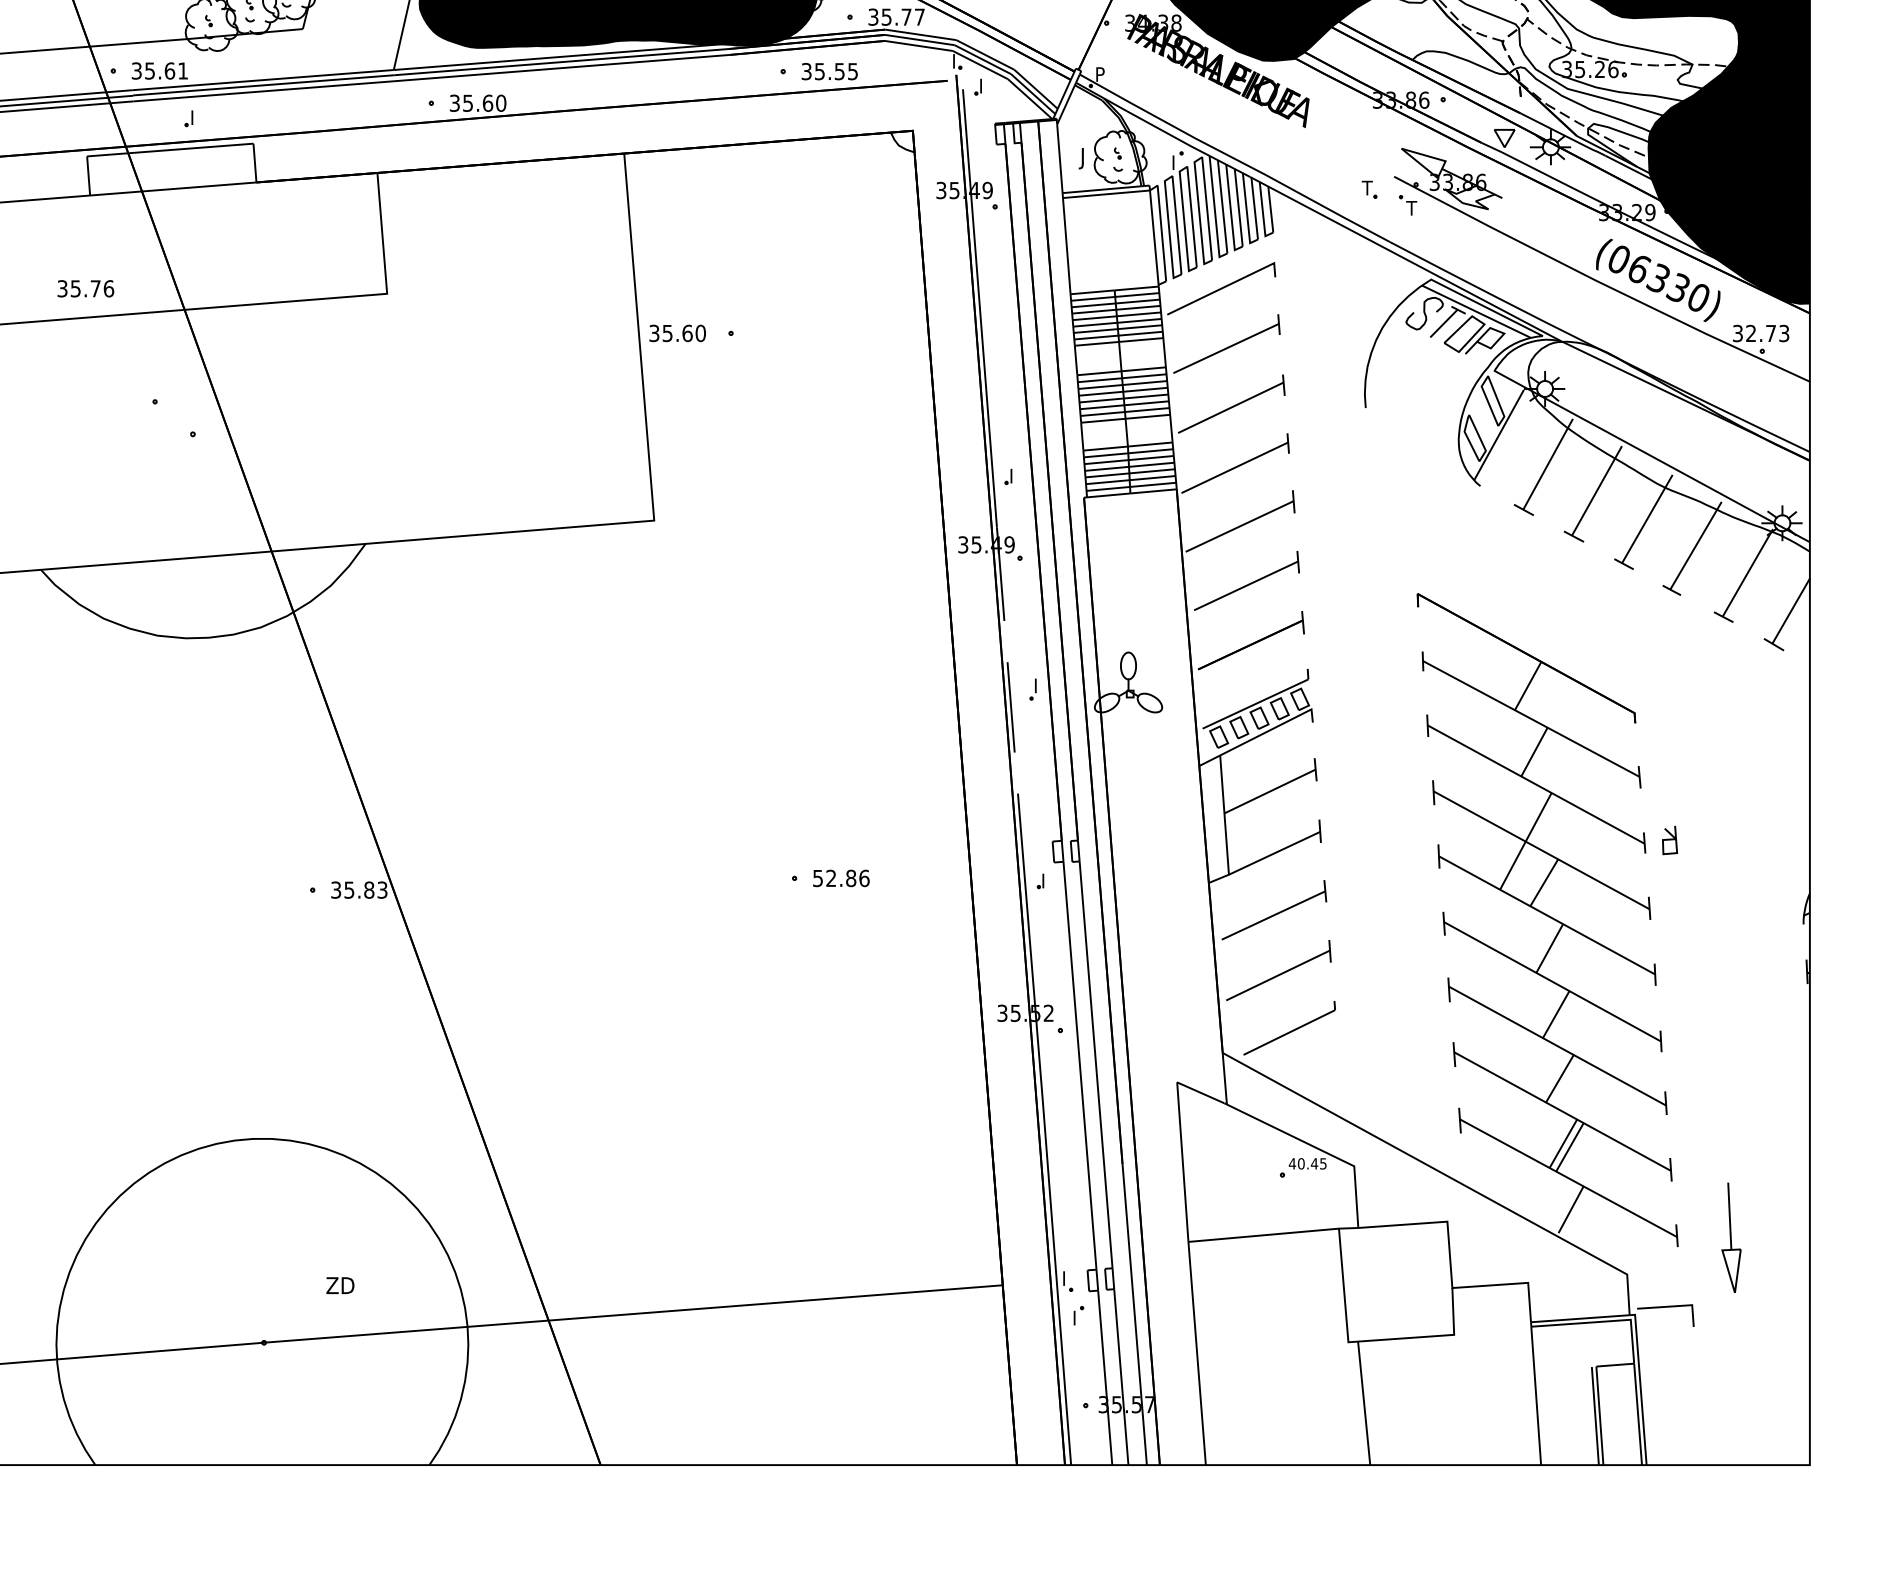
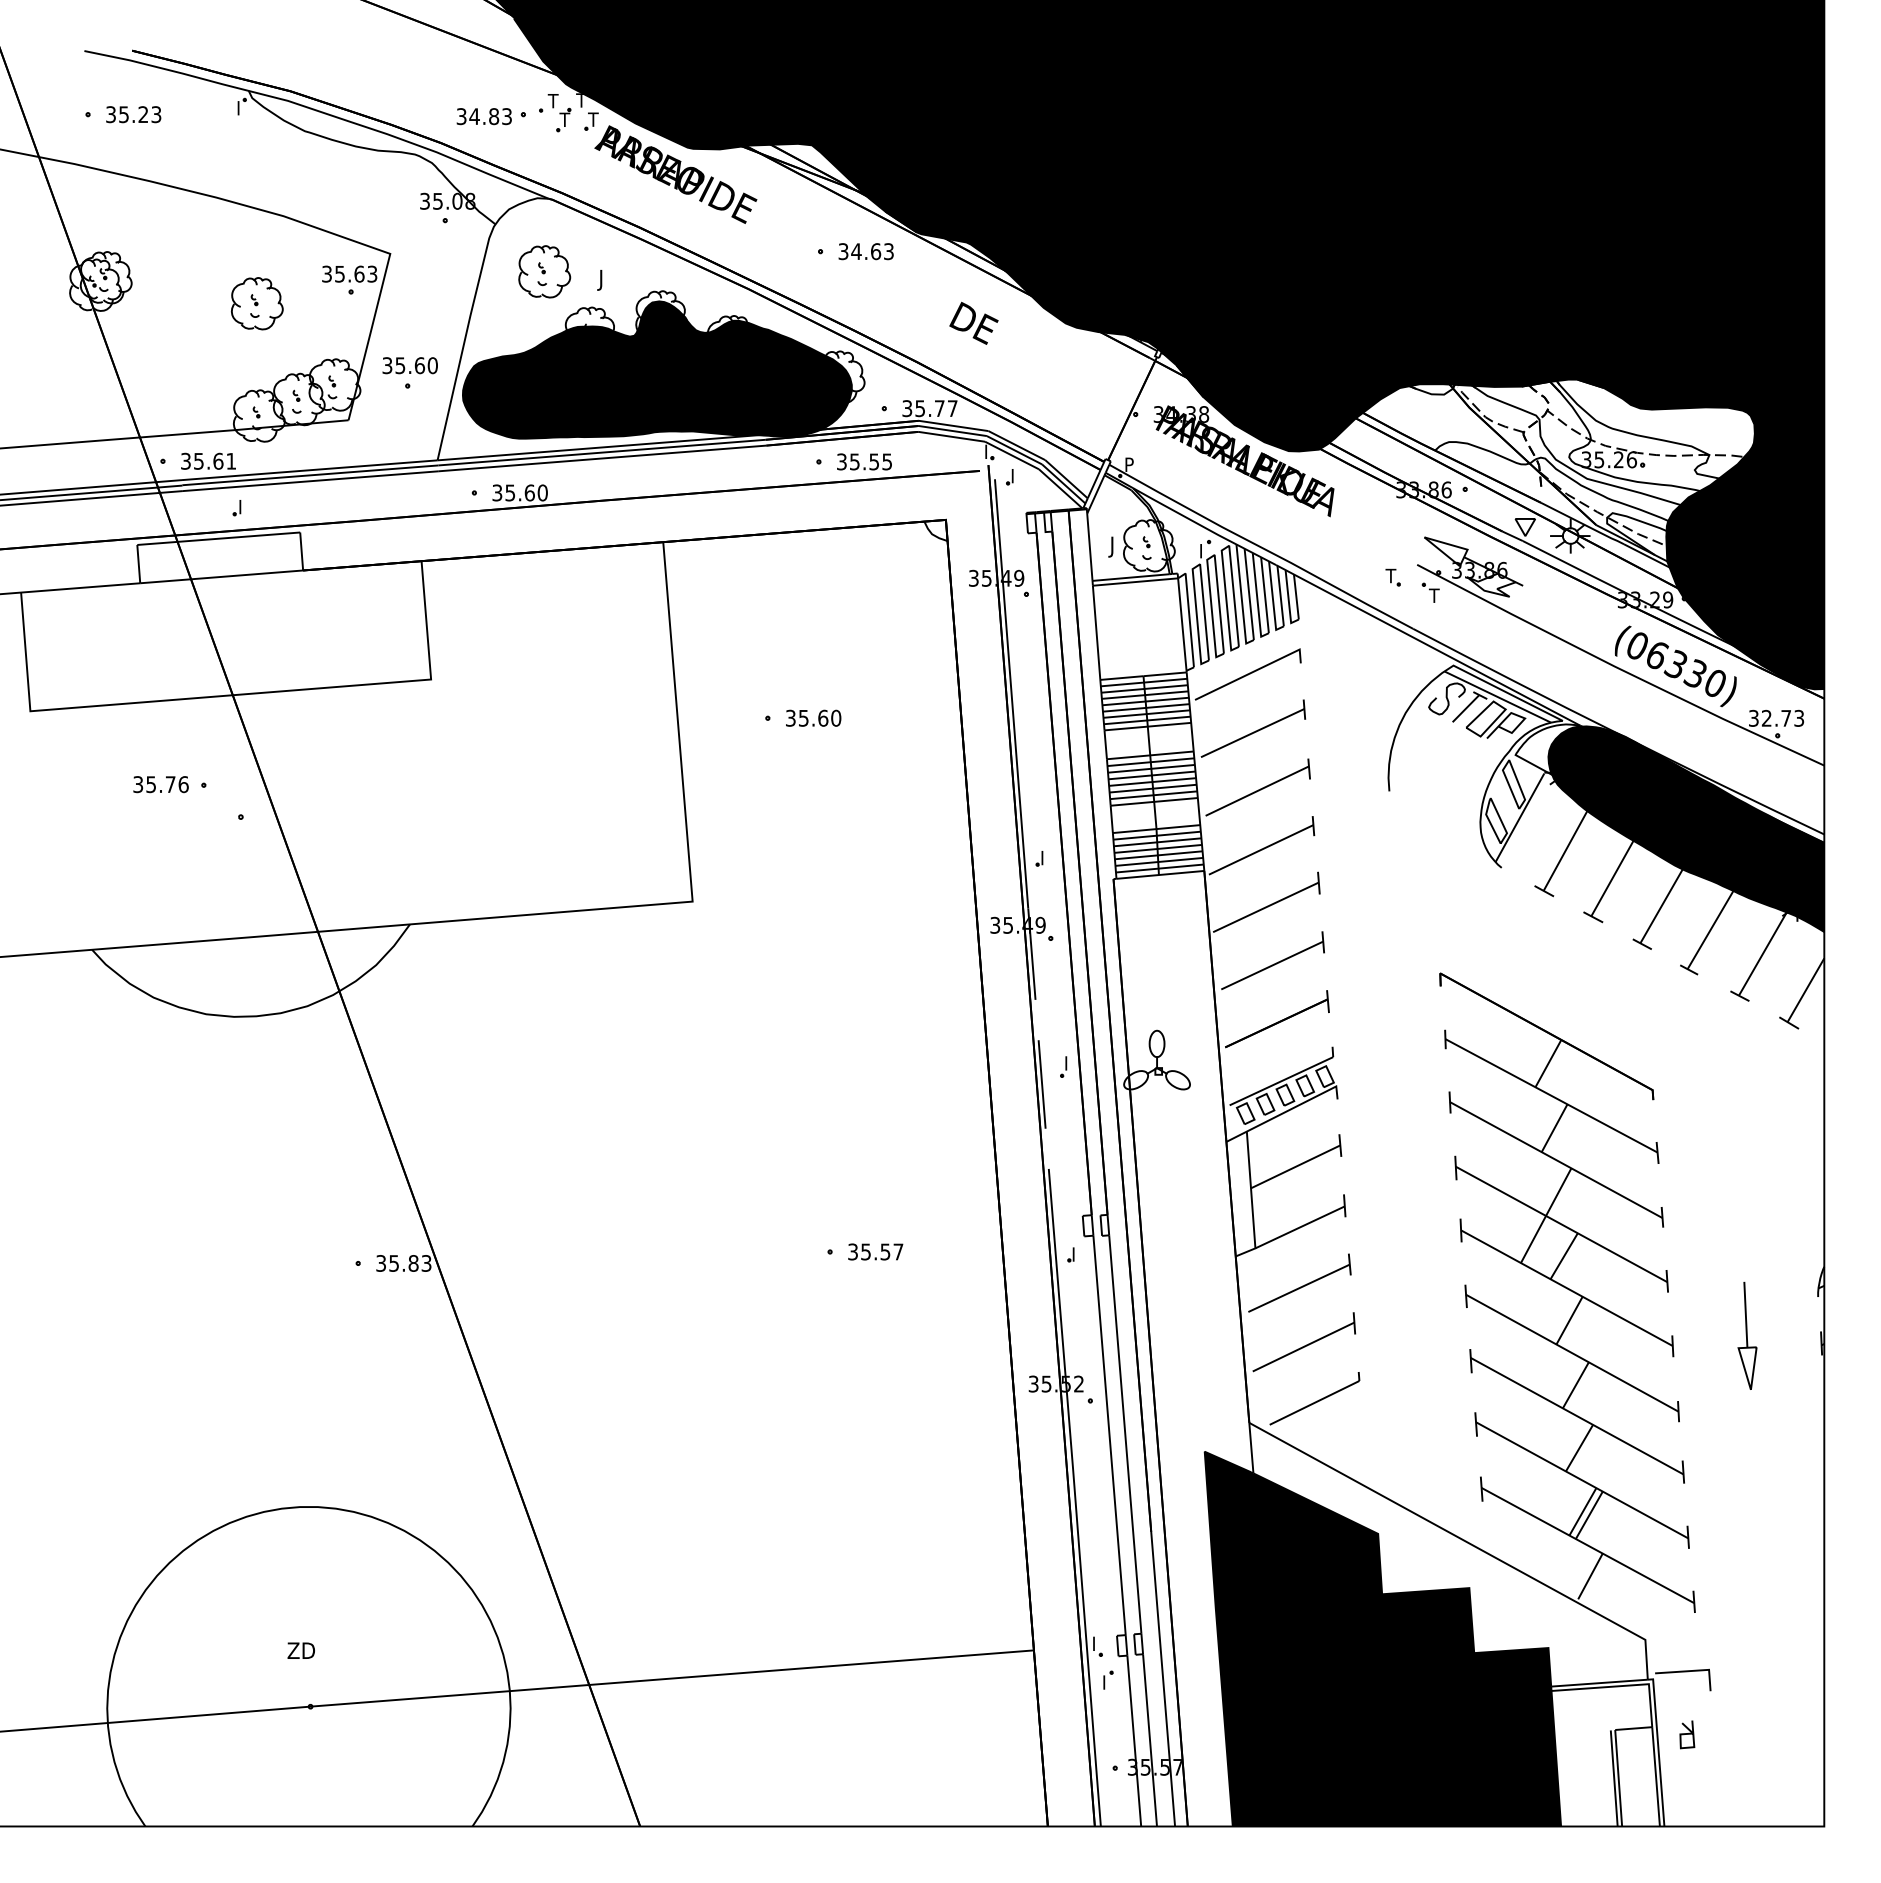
text: (85, 288) -> (160, 784), moved
text: (677, 332) -> (813, 717), moved
fill: (1669, 446) -> (1686, 829), added
curve: (1670, 840) -> (1687, 1734), moved
text: (840, 877) -> (875, 1251), 52.86 -> 35.57
part: (1731, 1237) -> (1747, 1335), moved
fill: (1358, 1273) -> (1382, 1638), added
text: (339, 1285) -> (300, 1650), moved

